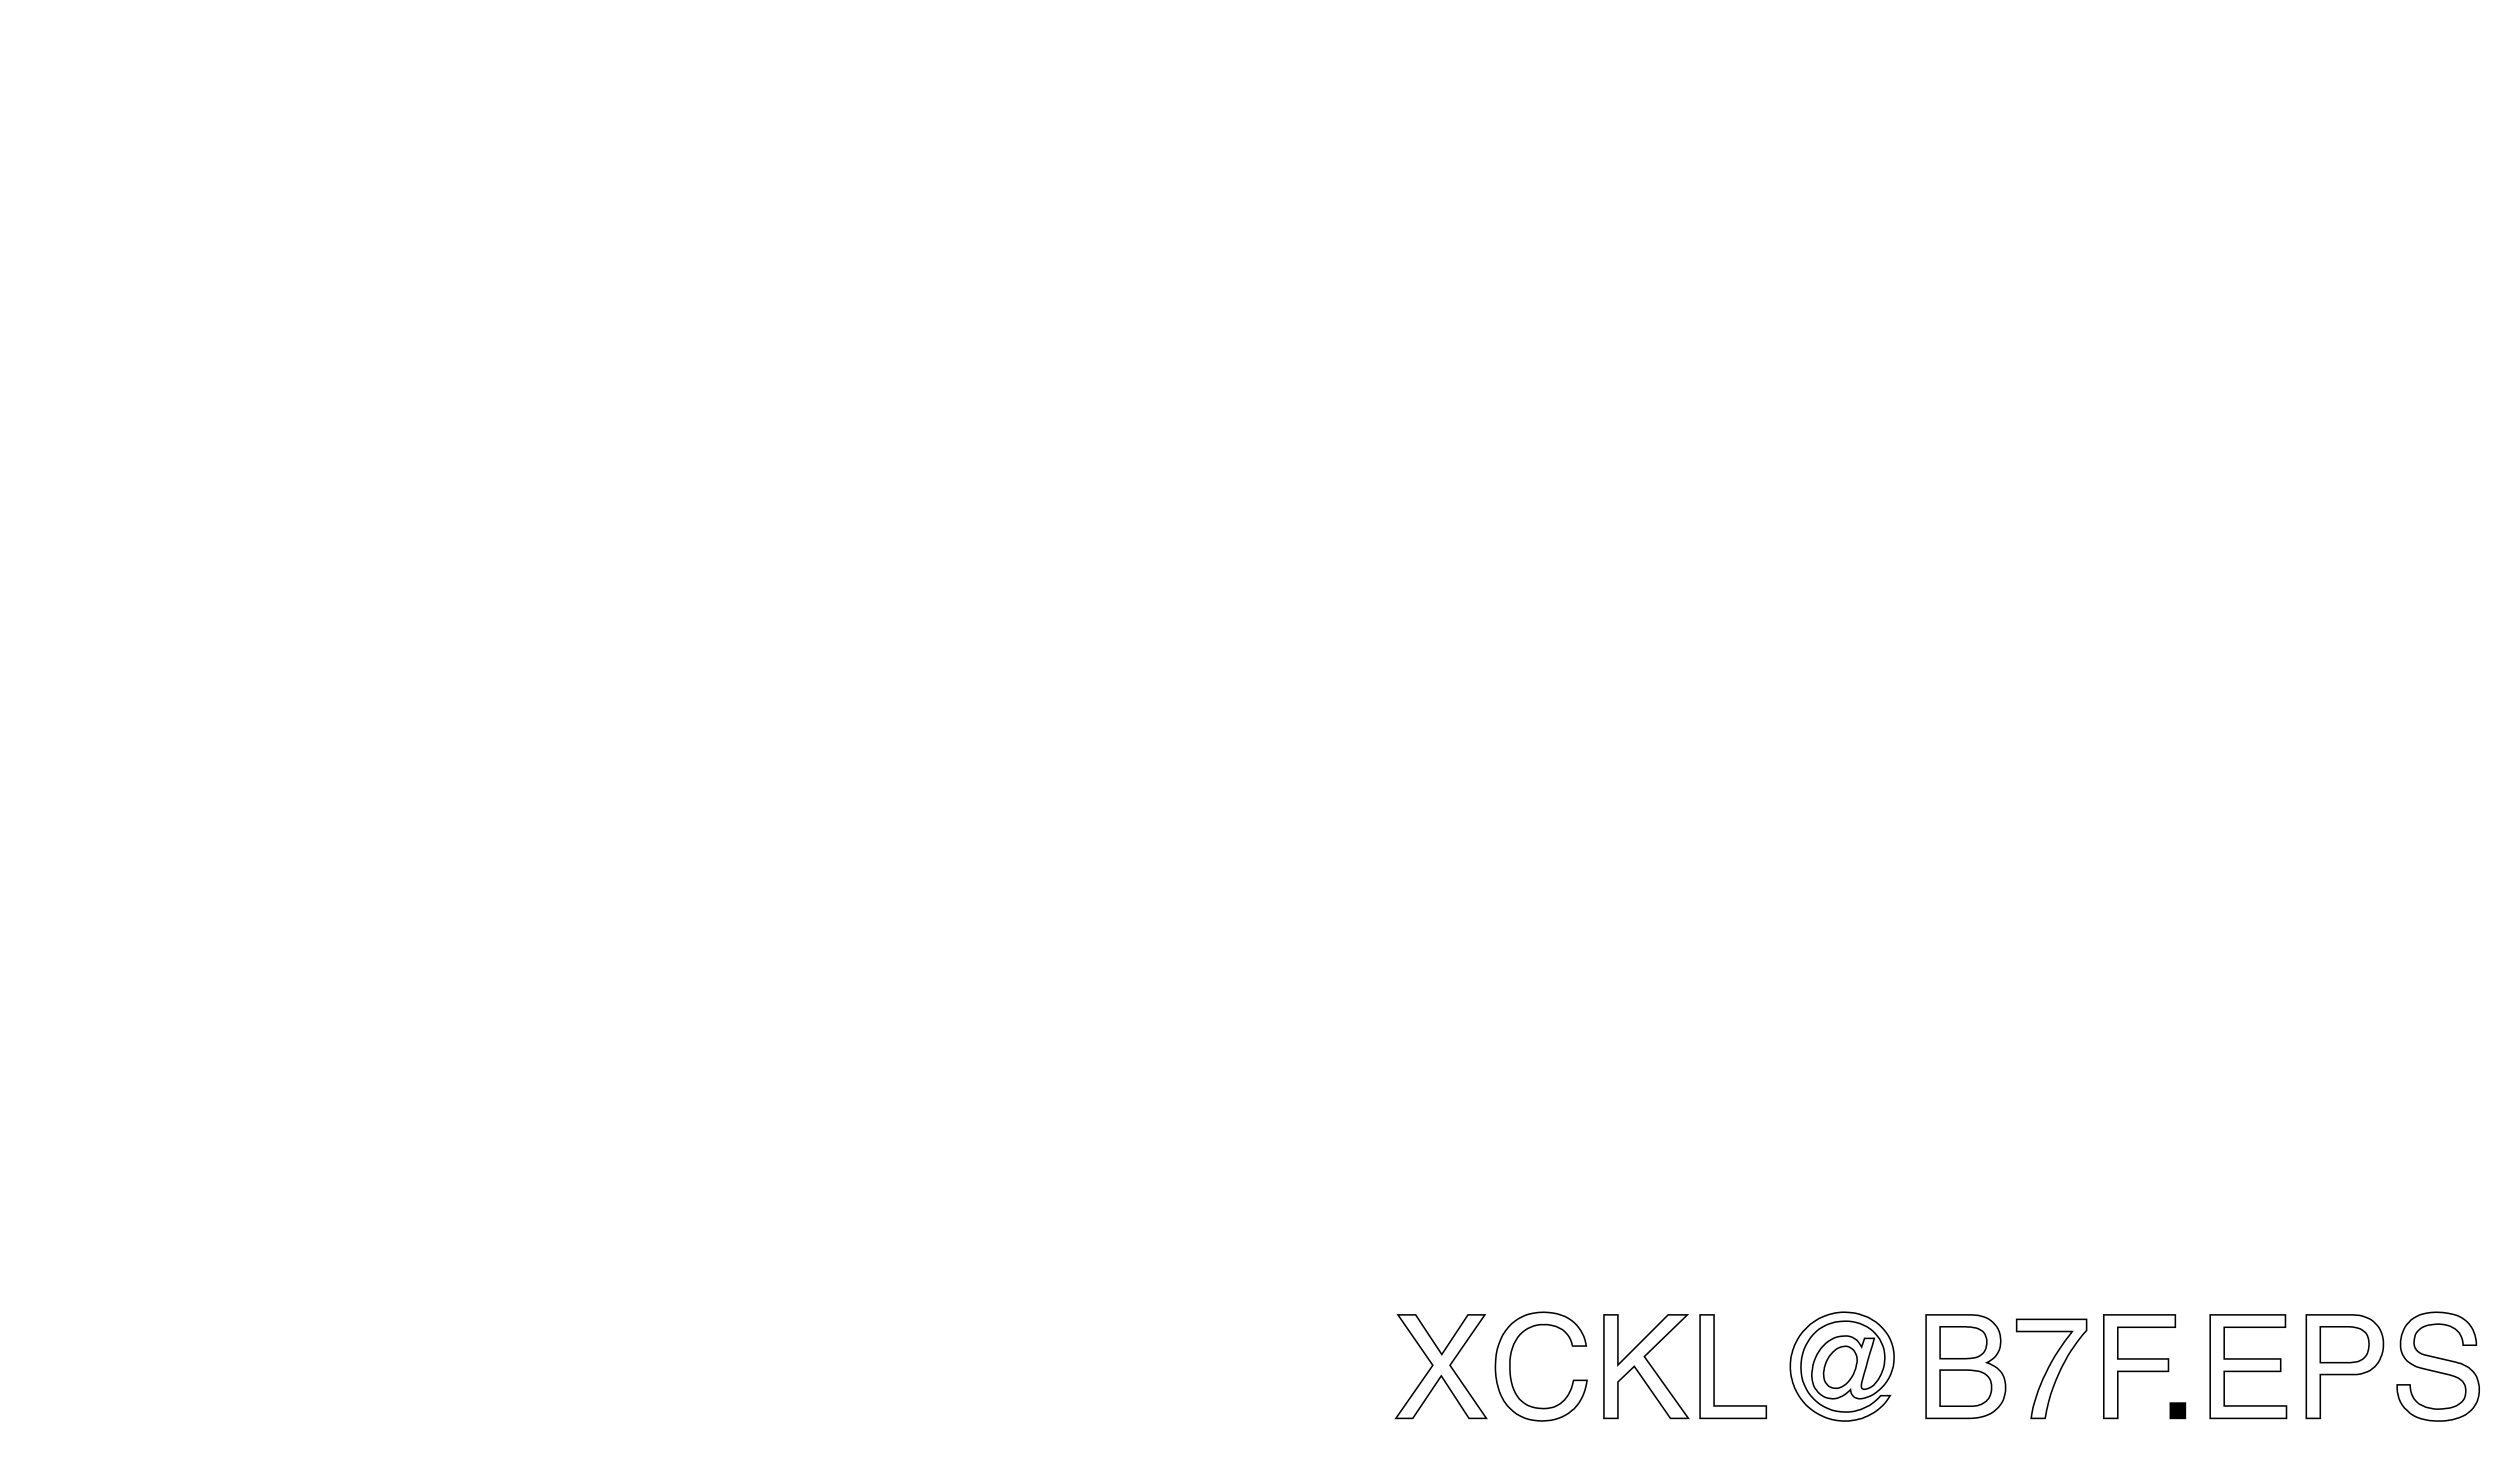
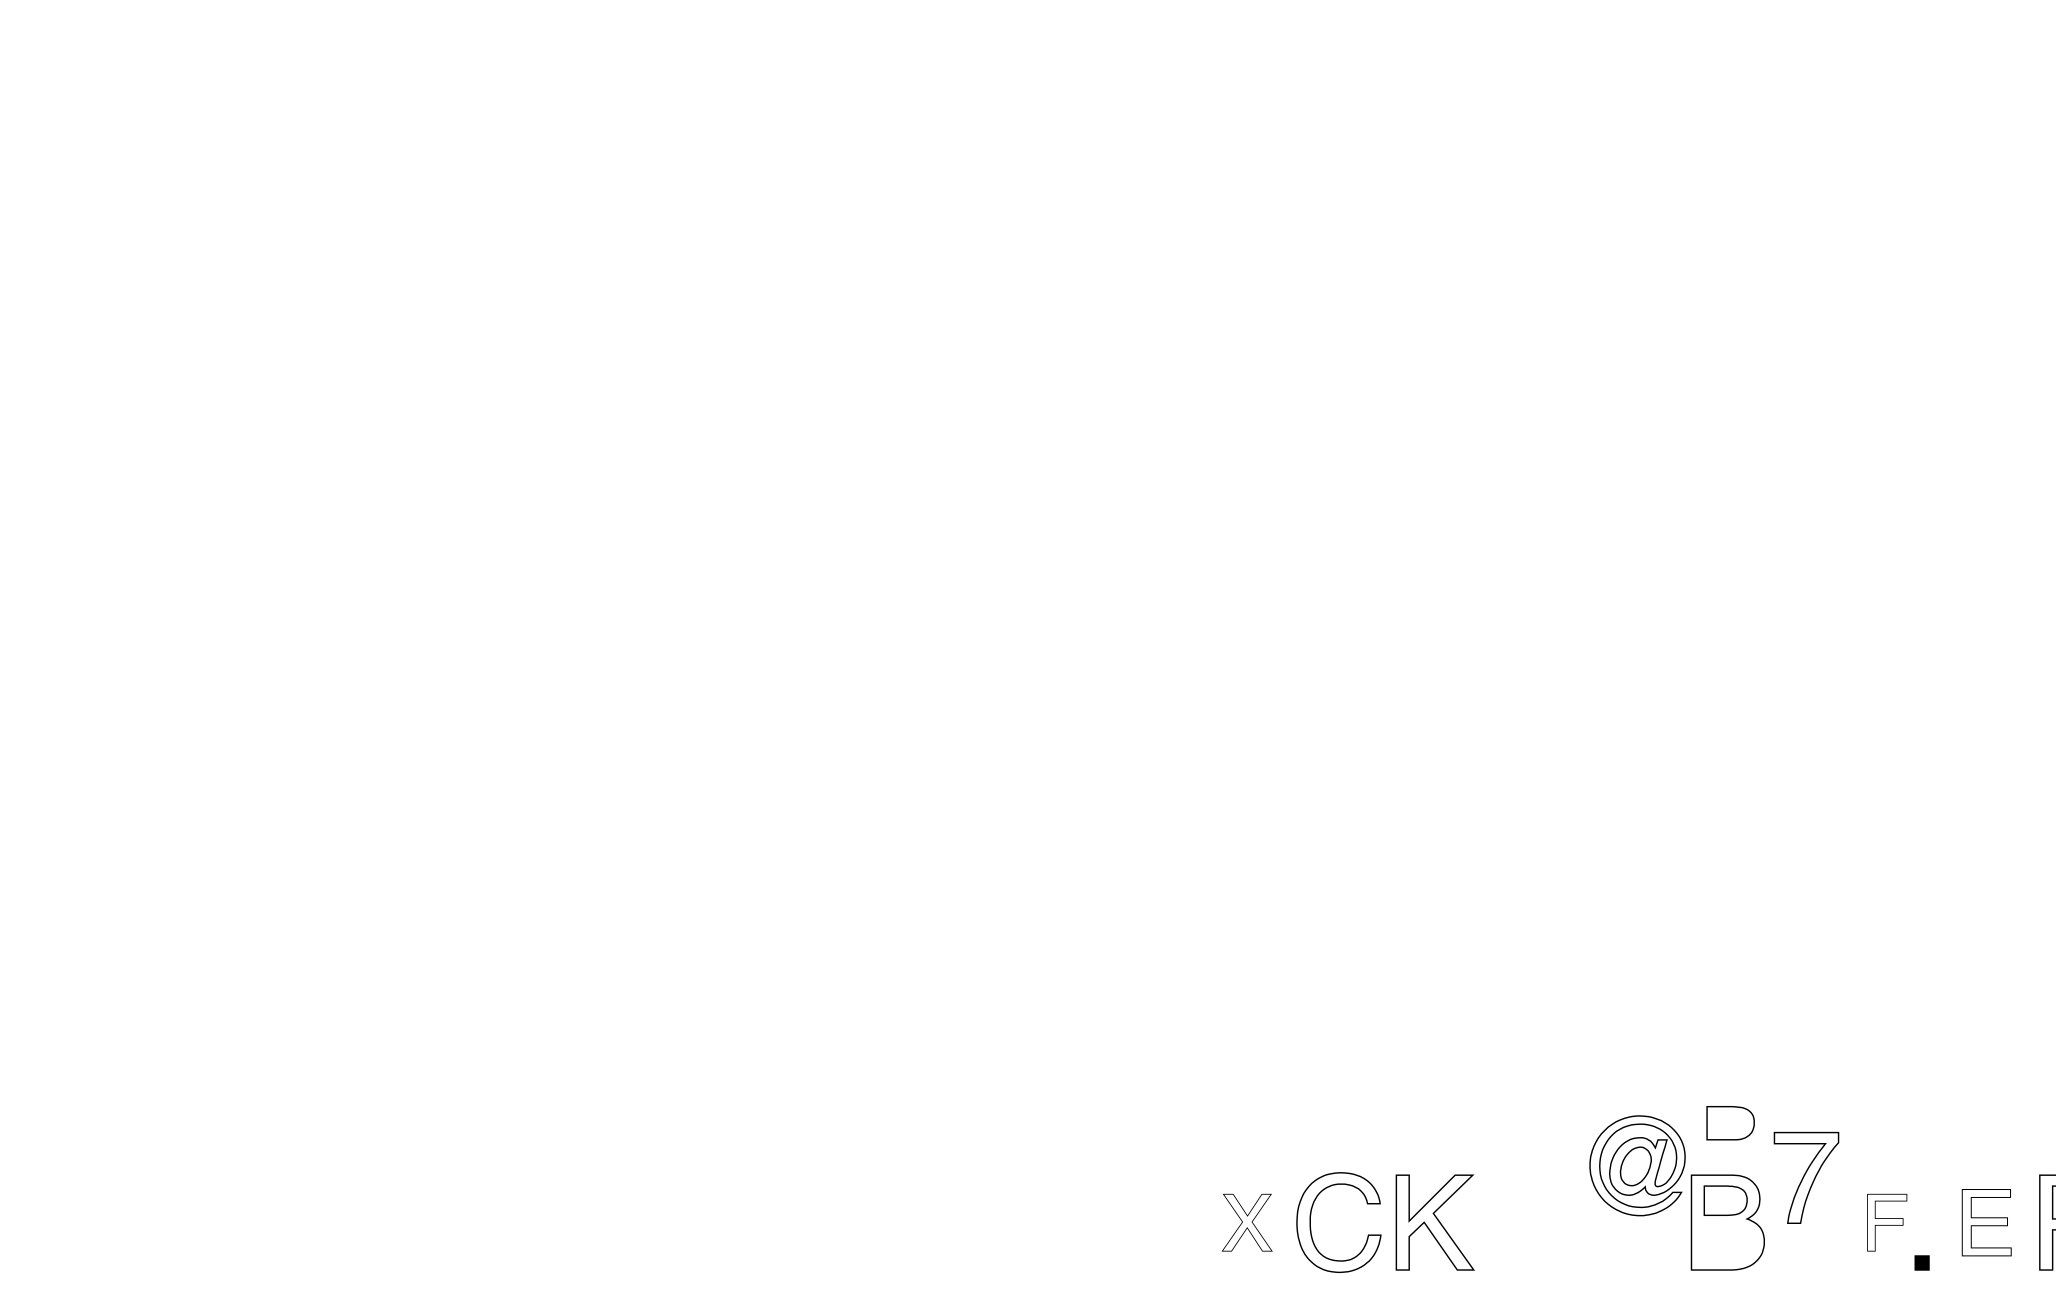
part: (1440, 1366) -> (1246, 1222), size x0.6
part: (1714, 1366) -> (1497, 1222), removed
part: (1841, 1366) -> (1636, 1165), moved
part: (2139, 1366) -> (1886, 1222), size x0.6
part: (2248, 1366) -> (1986, 1222), size x0.7
part: (2051, 1368) -> (1806, 1177), moved
part: (1965, 1387) -> (1730, 1122), moved

